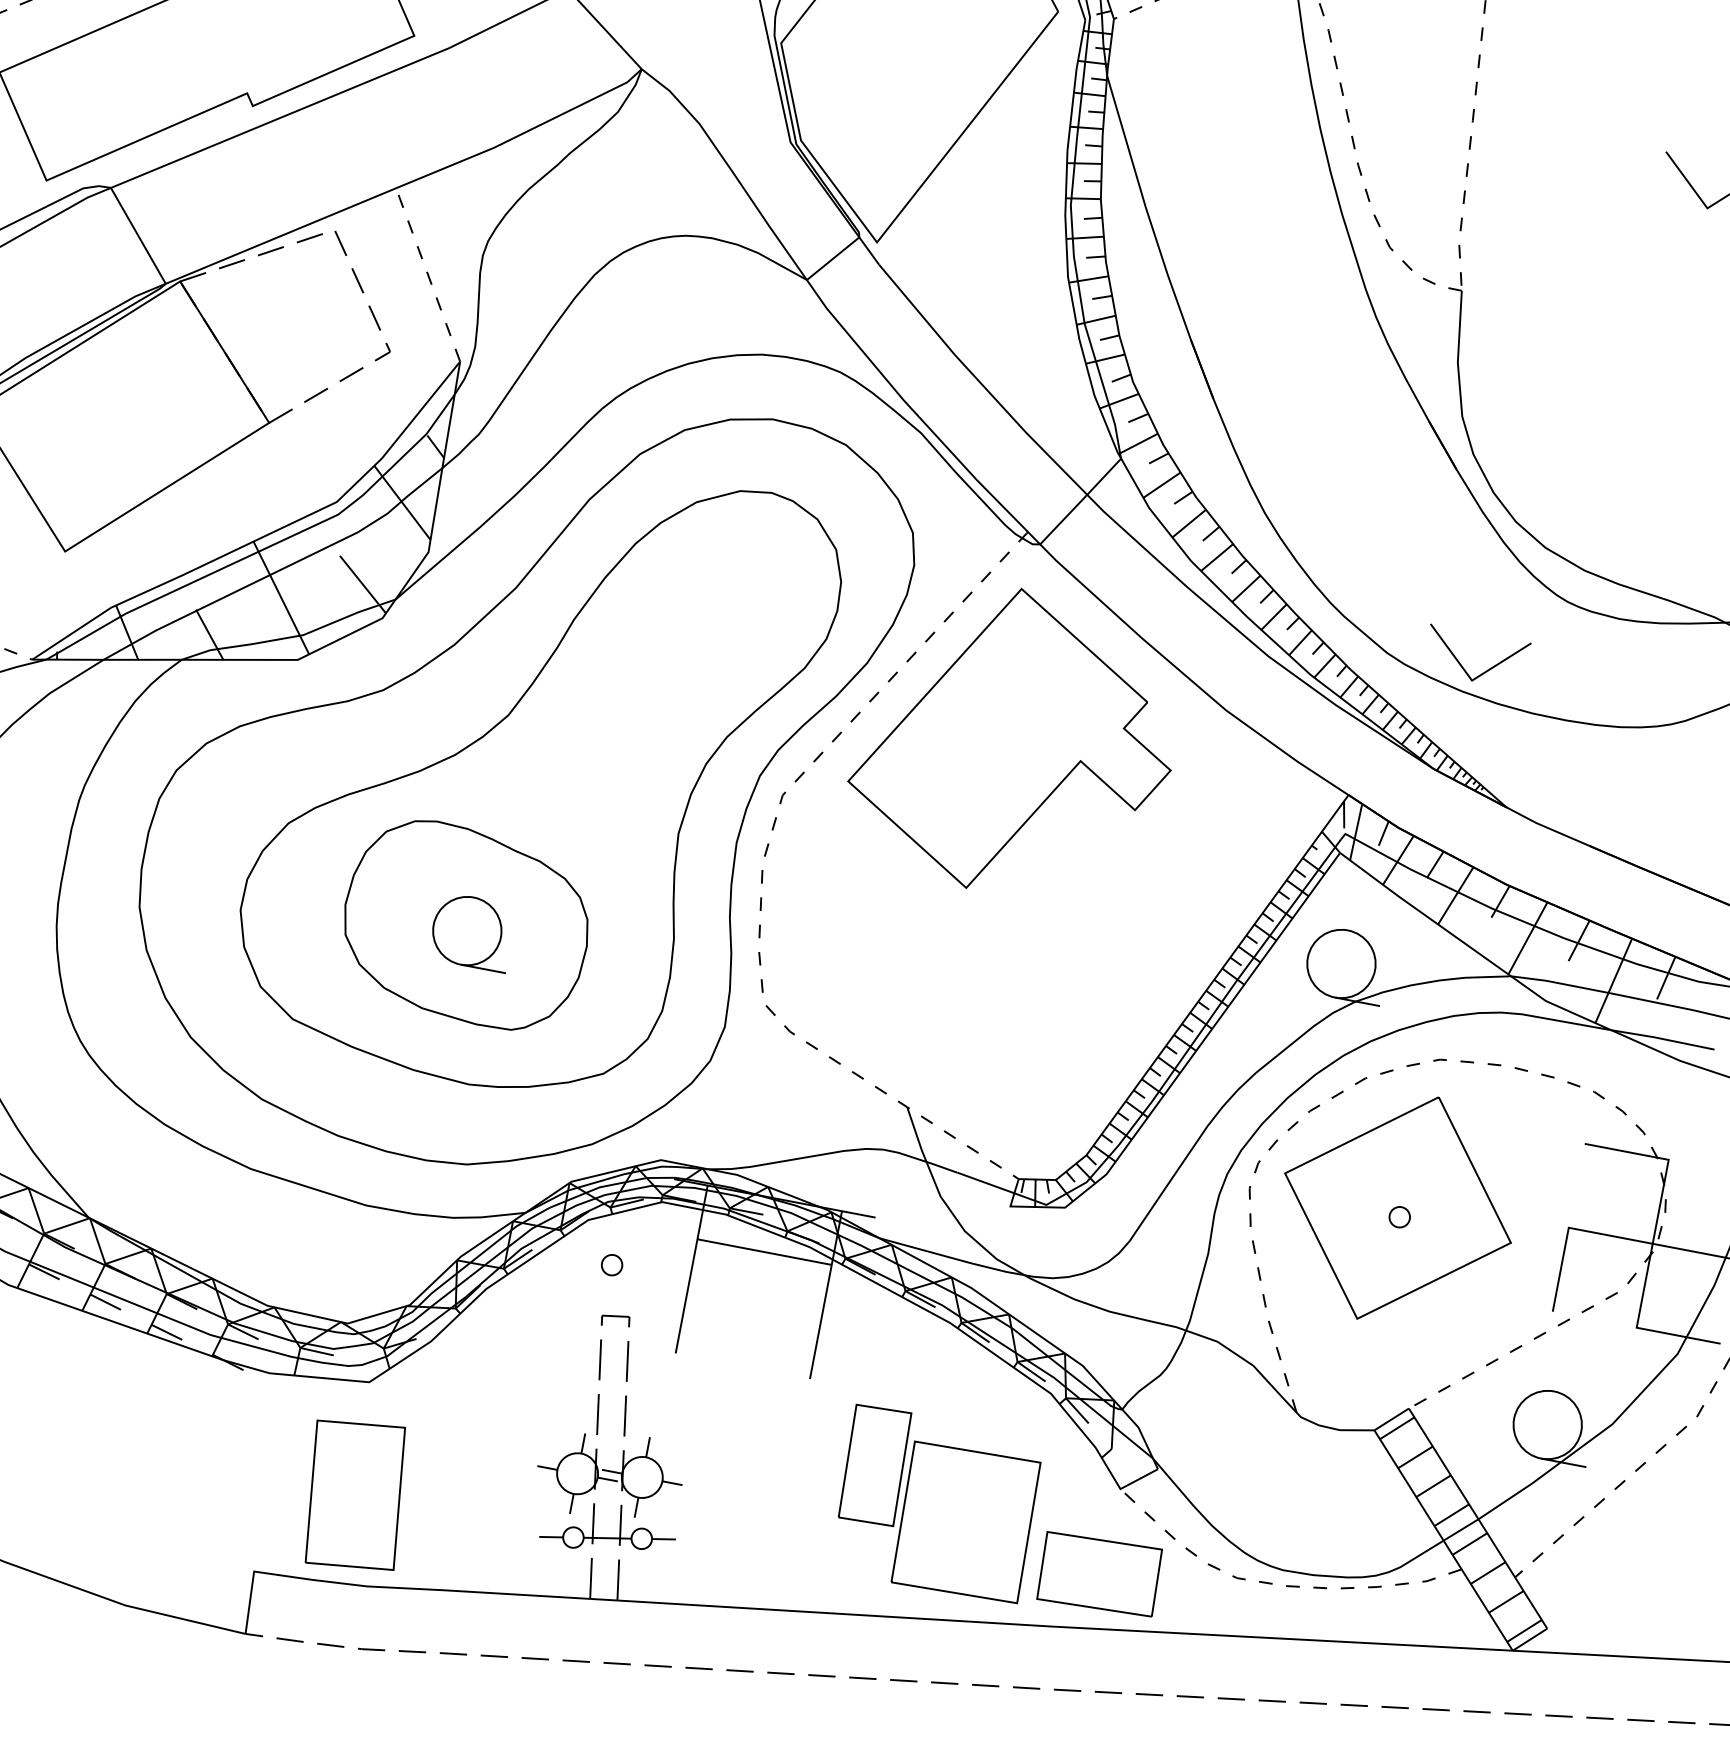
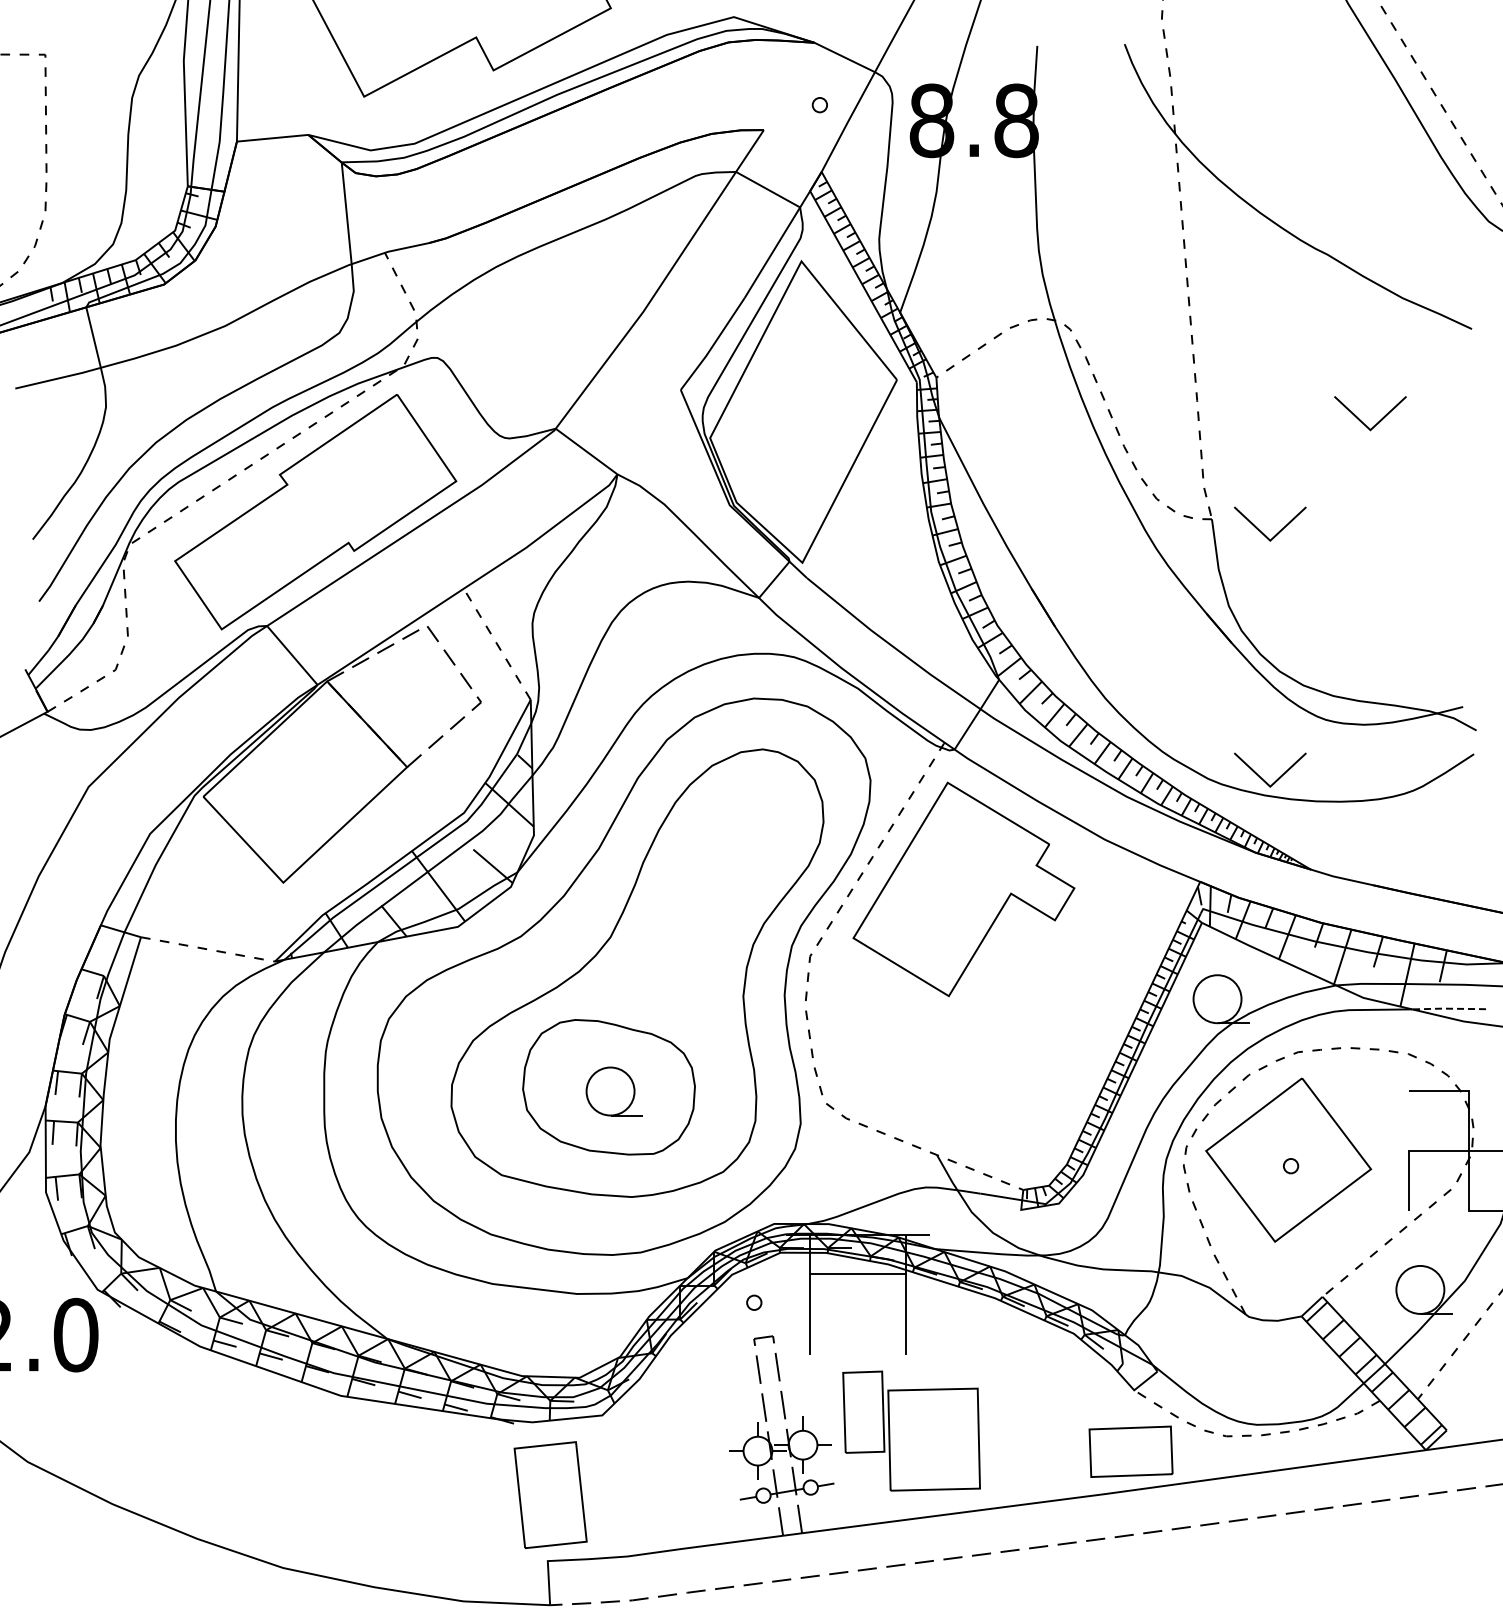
part: (1551, 325) -> (1278, 531), added
line: (1662, 1038) -> (1448, 1008), solid -> dashed
part: (355, 1494) -> (550, 1494), moved
part: (936, 1503) -> (911, 1430), moved

